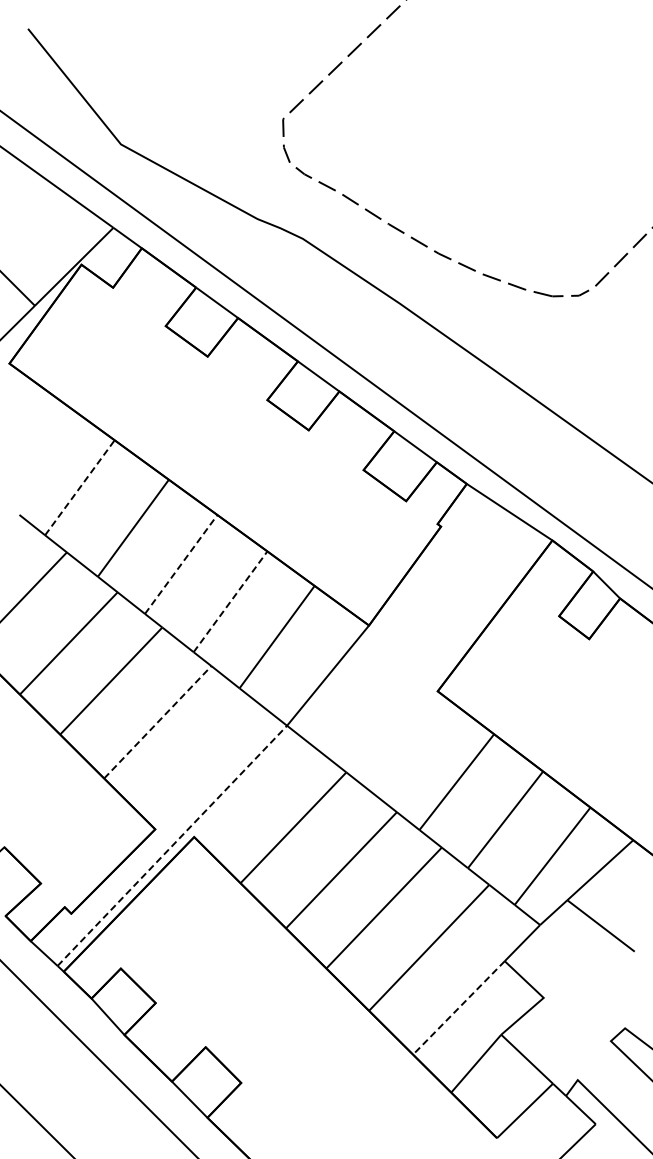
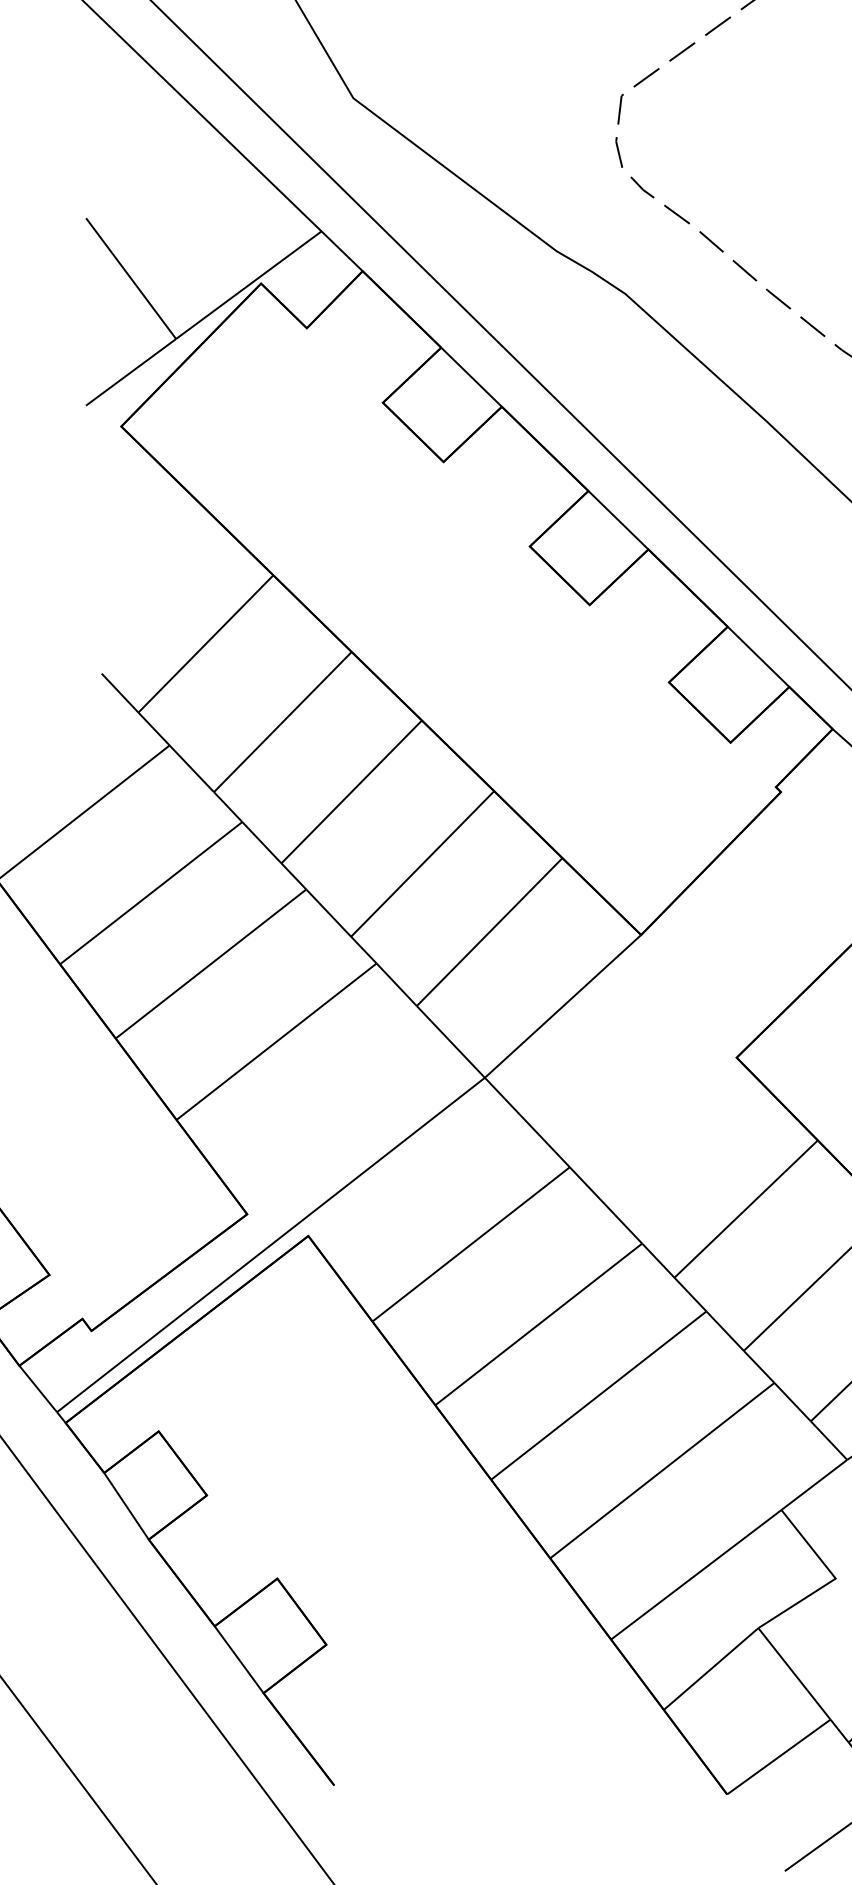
line: (79, 487) -> (205, 643), dashed -> solid
line: (181, 564) -> (352, 792), dashed -> solid
line: (230, 601) -> (422, 863), dashed -> solid
line: (157, 722) -> (276, 1041), dashed -> solid
line: (172, 845) -> (271, 1244), dashed -> solid
line: (458, 1008) -> (695, 1575), dashed -> solid

